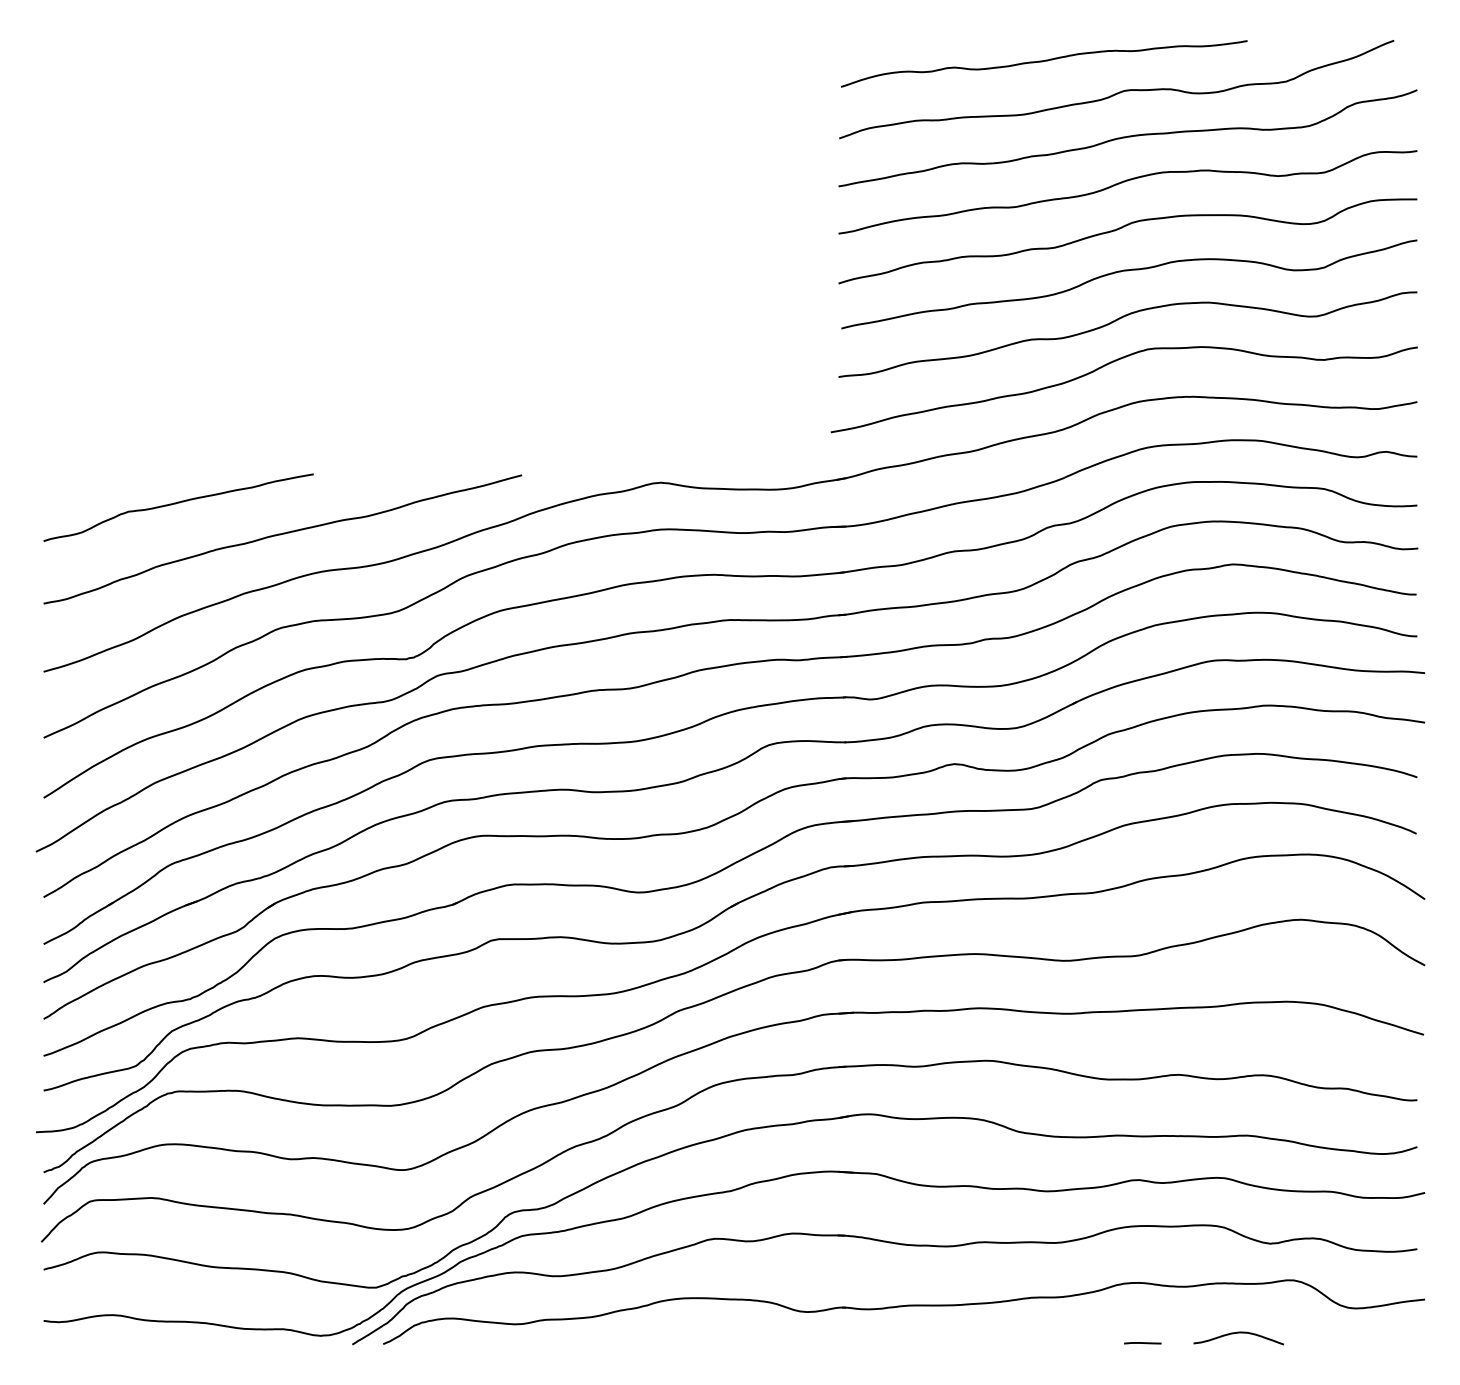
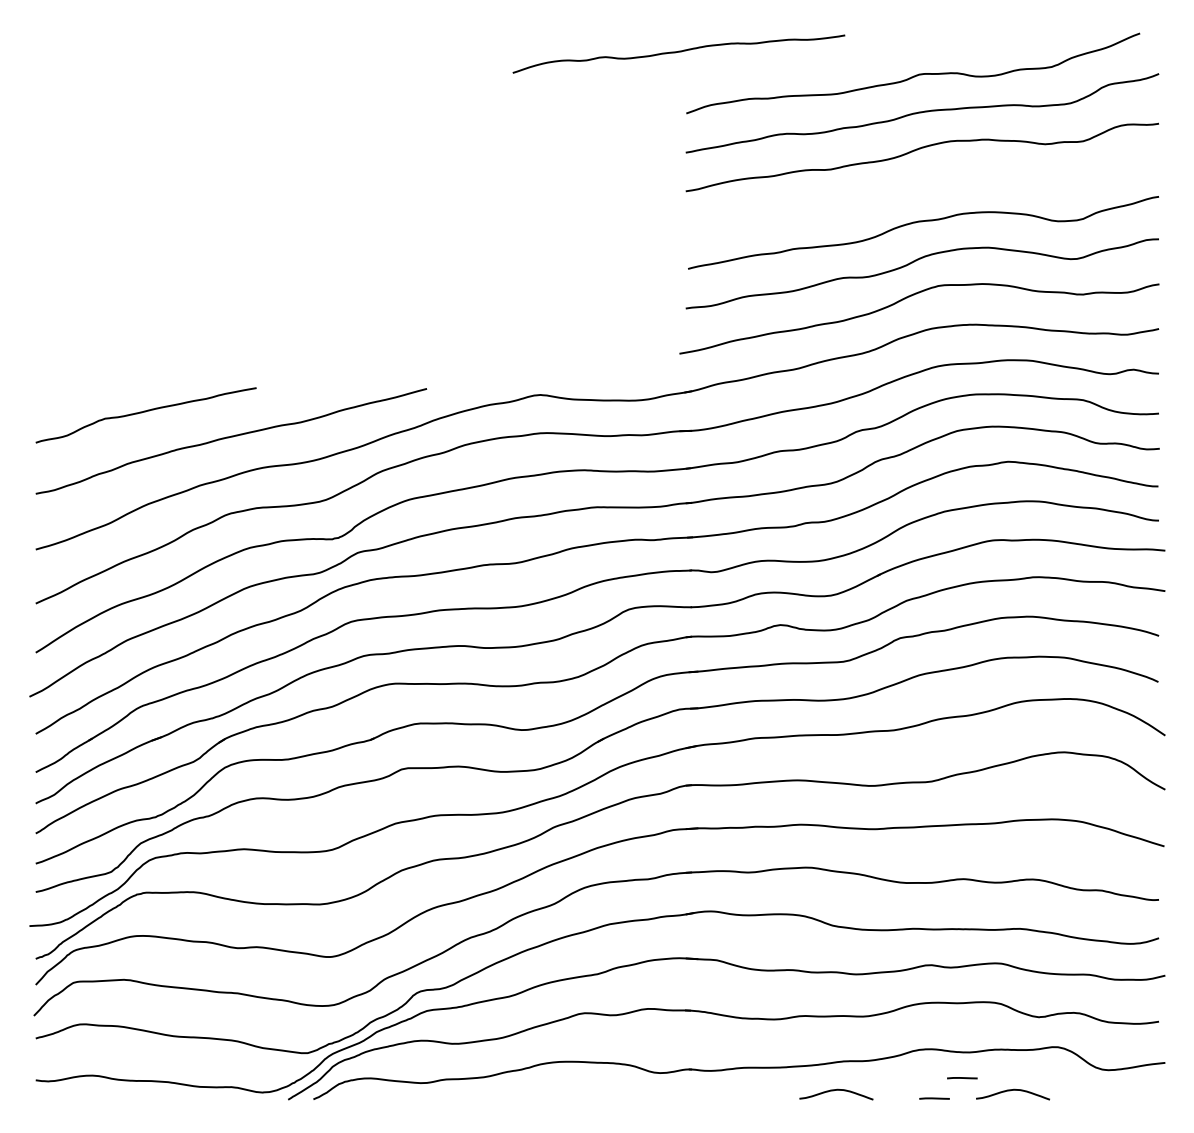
curve: (1042, 62) -> (677, 52), moved
curve: (1120, 229) -> (916, 187), removed
line: (1176, 1318) -> (962, 1078), added
curve: (1022, 1333) -> (836, 1090), added

